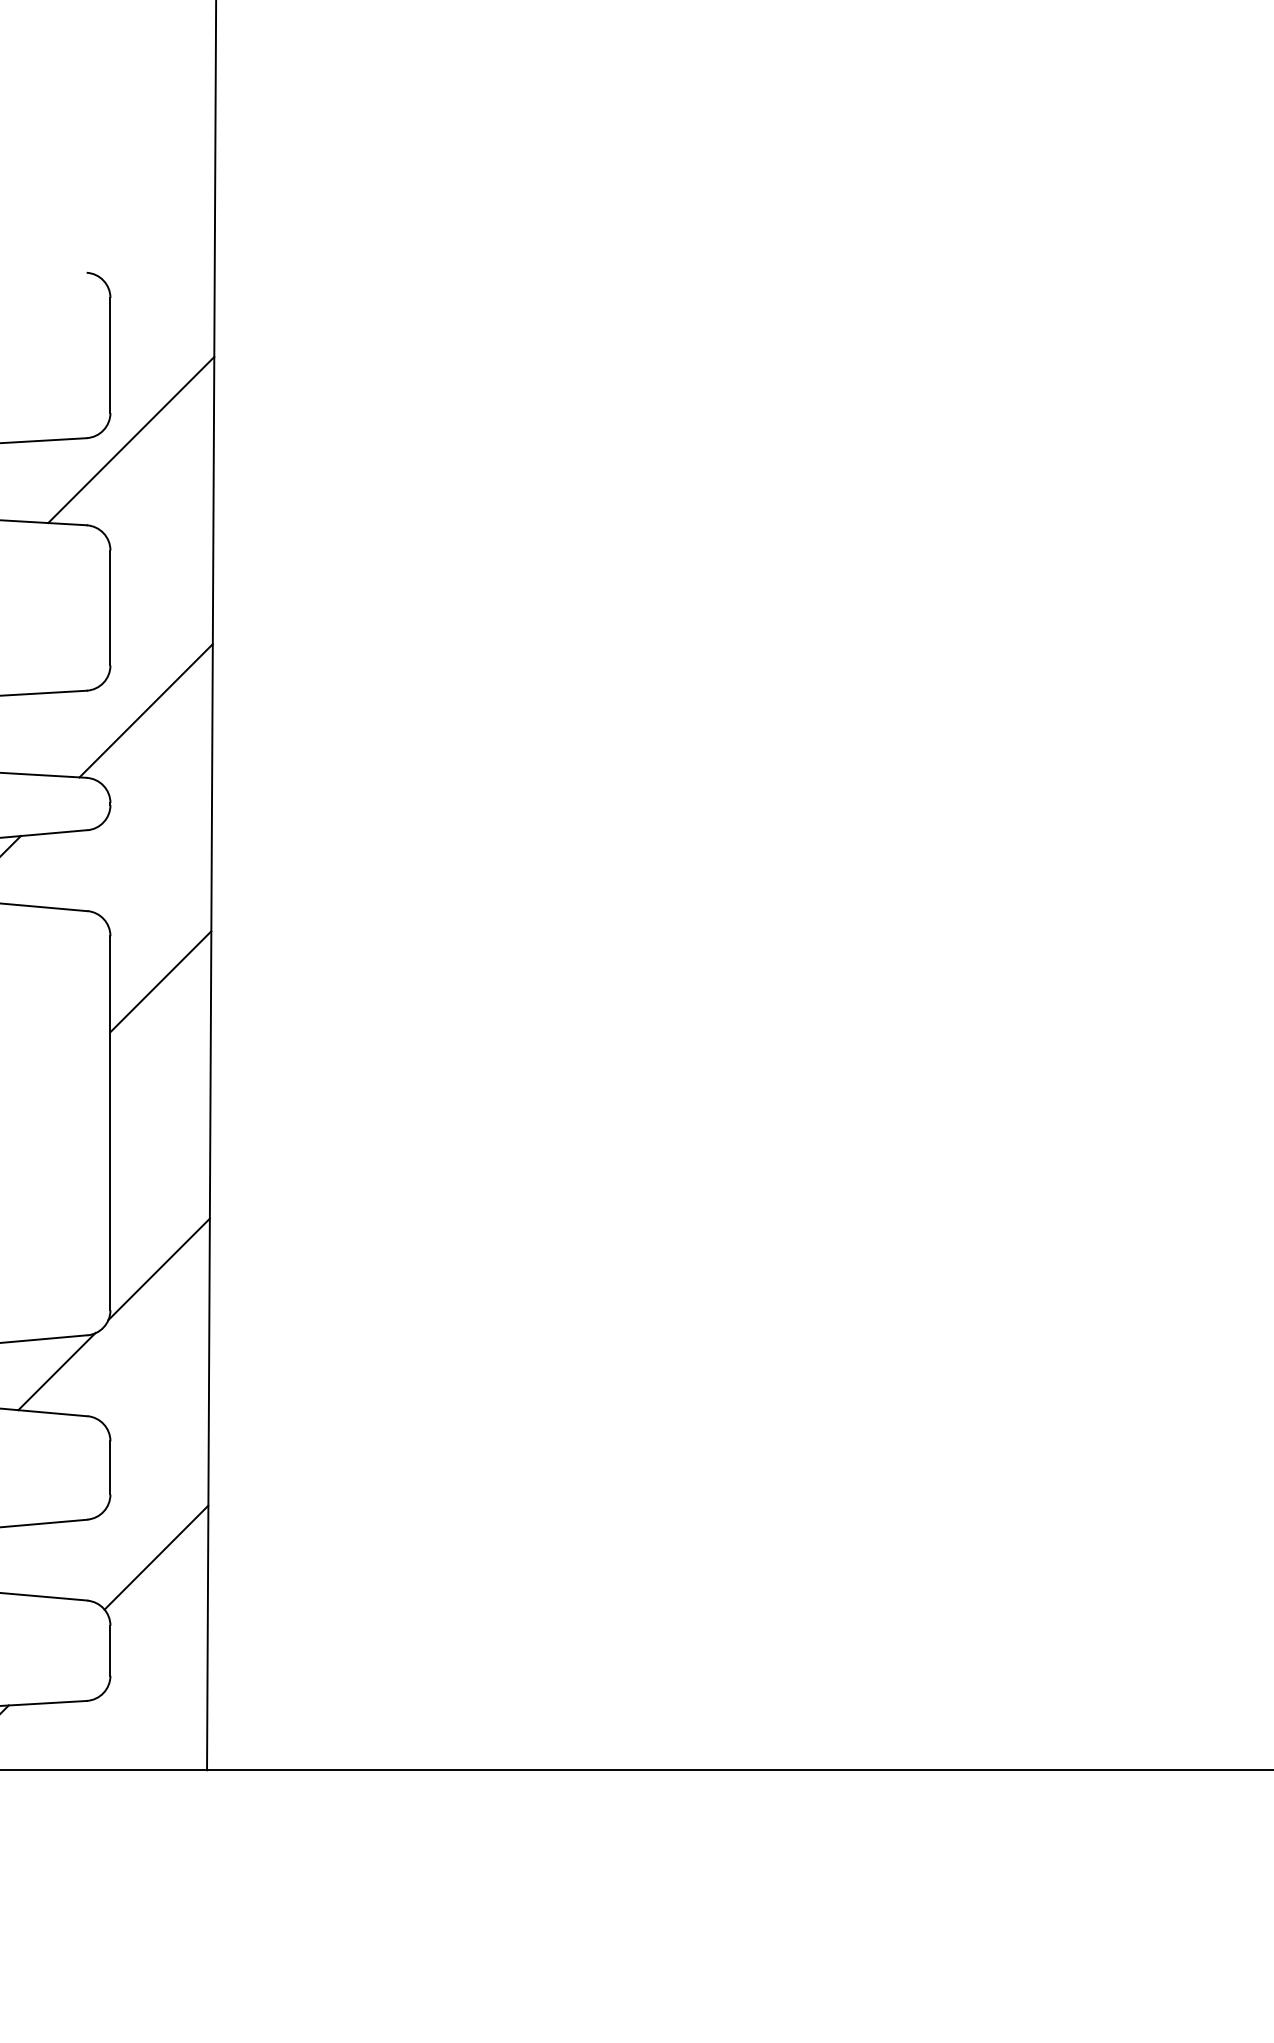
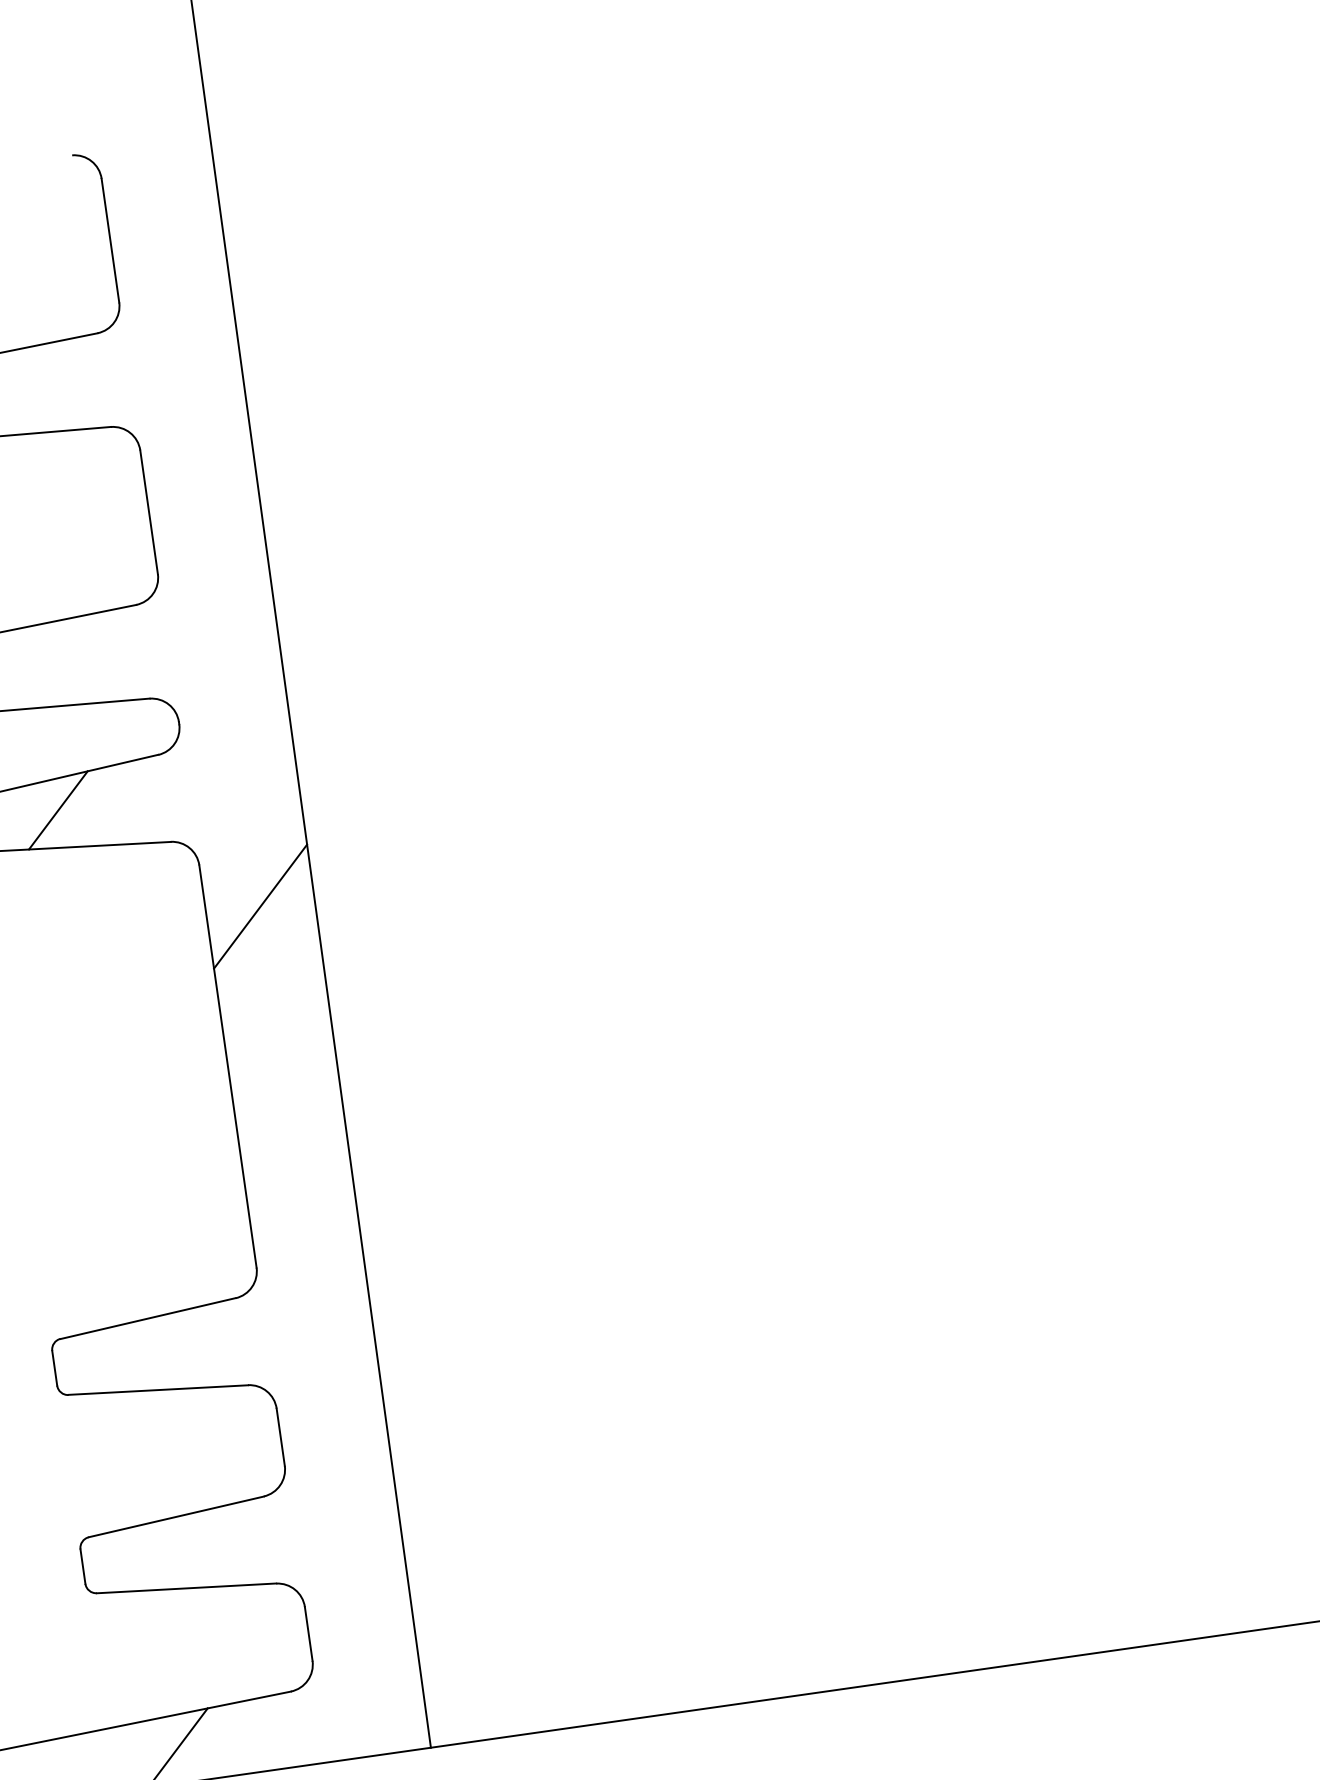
line: (131, 439) -> (145, 327), removed
line: (145, 710) -> (202, 617), removed
line: (158, 1269) -> (302, 1216), removed
line: (56, 1371) -> (207, 1341), removed
line: (156, 1557) -> (343, 1526), removed

